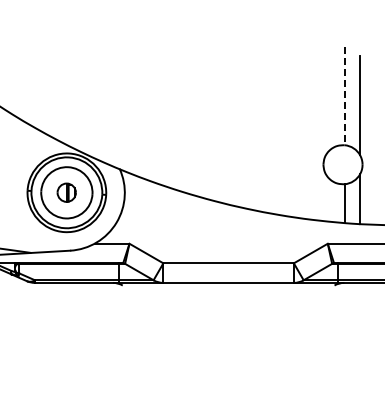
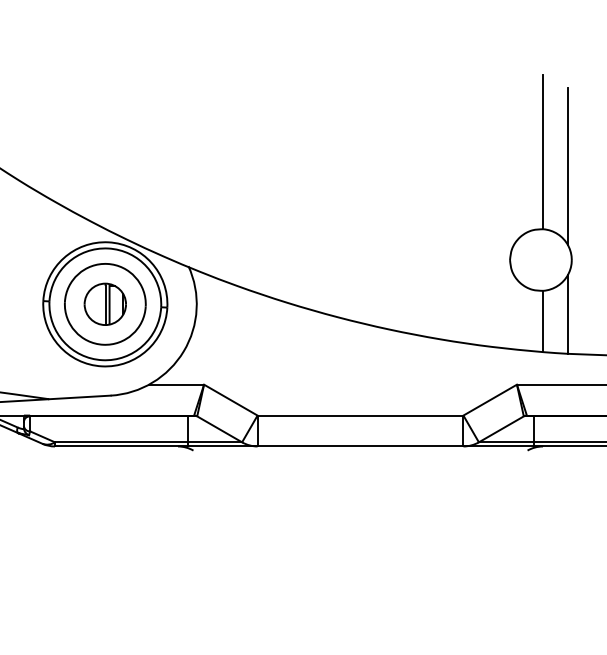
line: (344, 96) -> (543, 152), dashed -> solid
part: (66, 192) -> (104, 303), size x1.43

